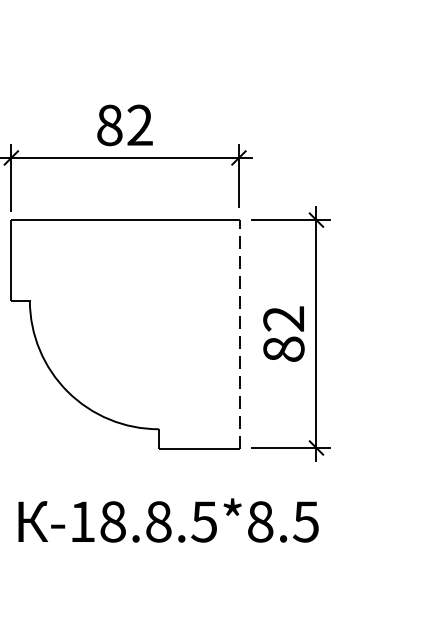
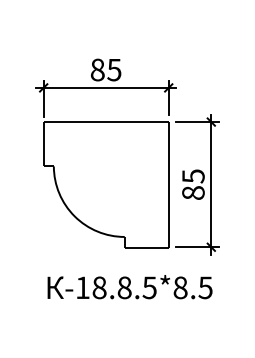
text: (140, 124) -> (114, 69), 82 -> 85
text: (284, 319) -> (193, 176), 82 -> 85
line: (240, 333) -> (169, 184), dashed -> solid

